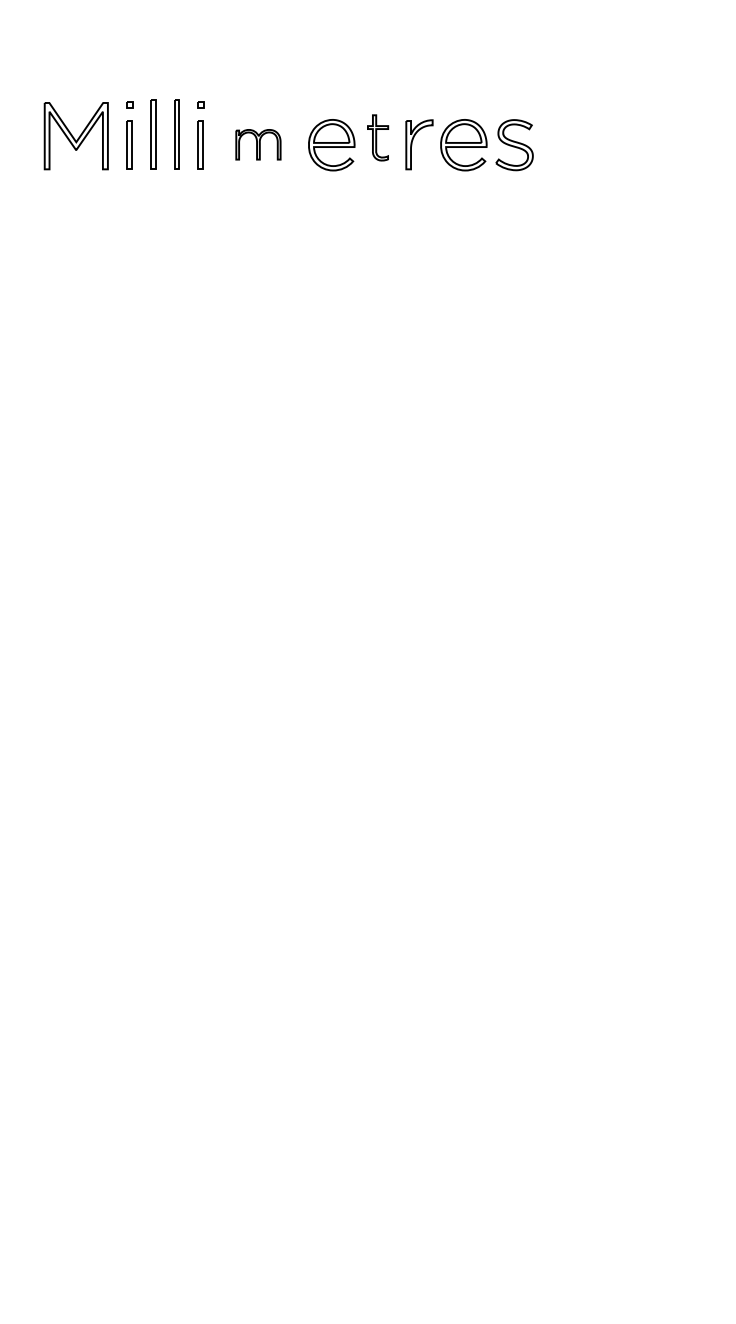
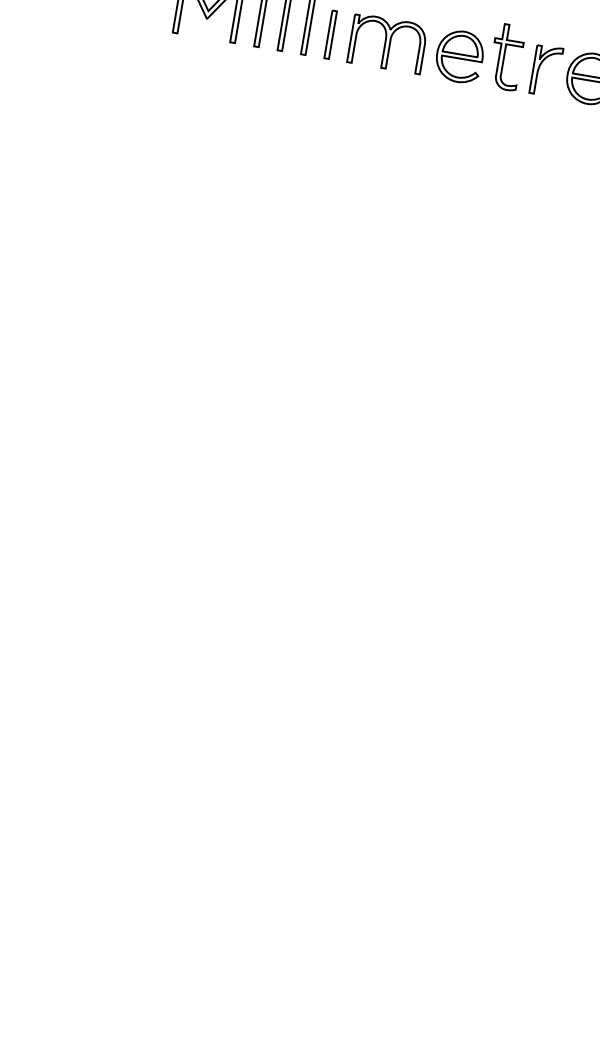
part: (377, 137) -> (506, 56), size x1.43
part: (258, 144) -> (387, 43), size x1.67

